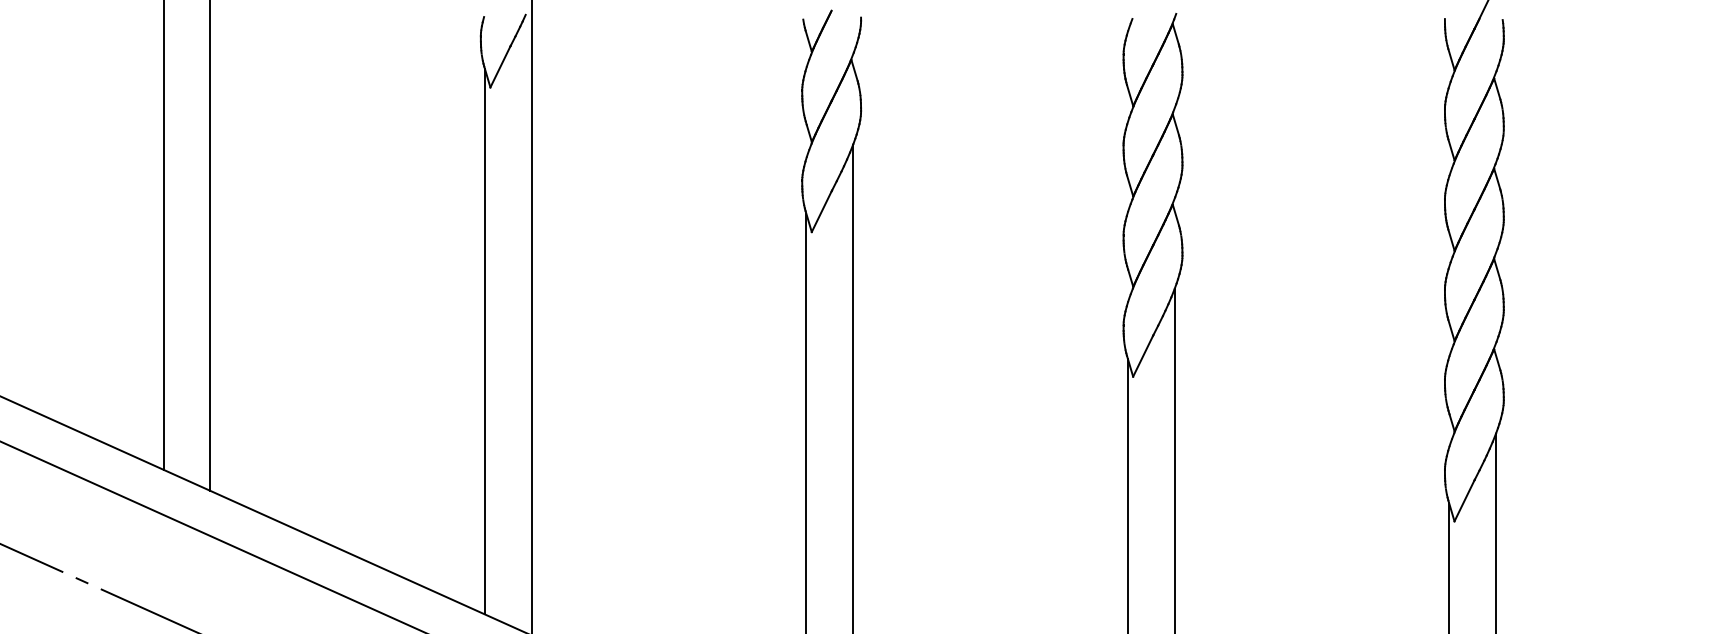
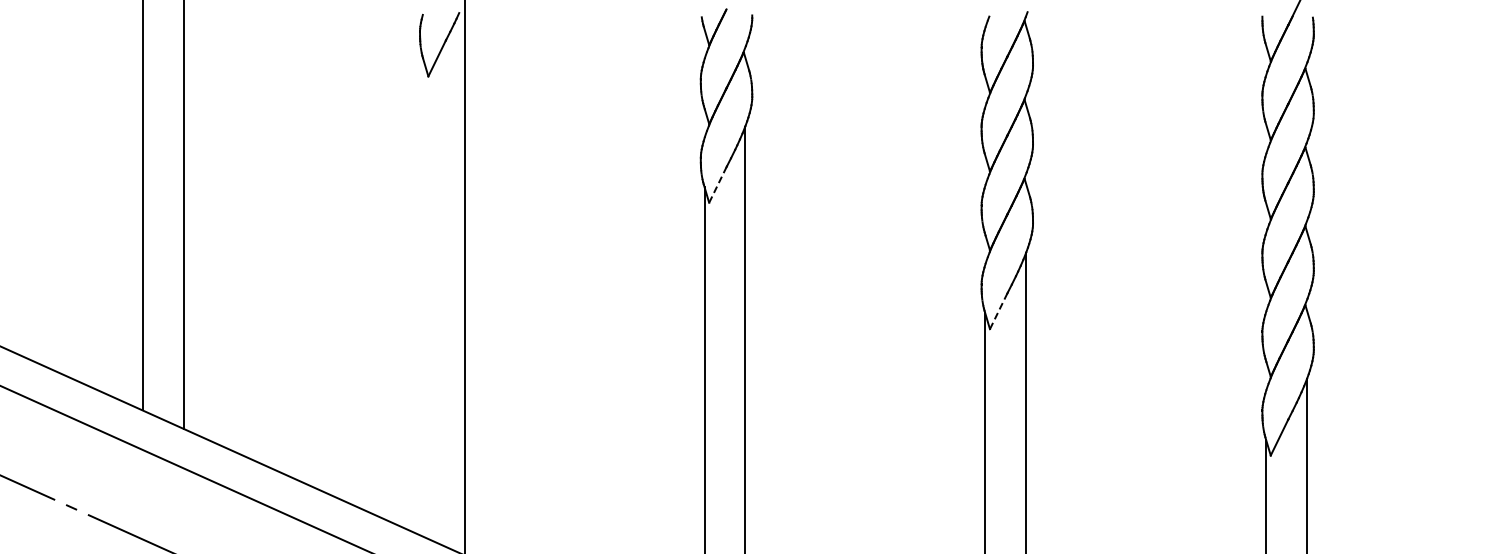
line: (821, 212) -> (717, 185), solid -> dashed
line: (484, 341) -> (423, 298), removed
line: (1142, 356) -> (998, 311), solid -> dashed

